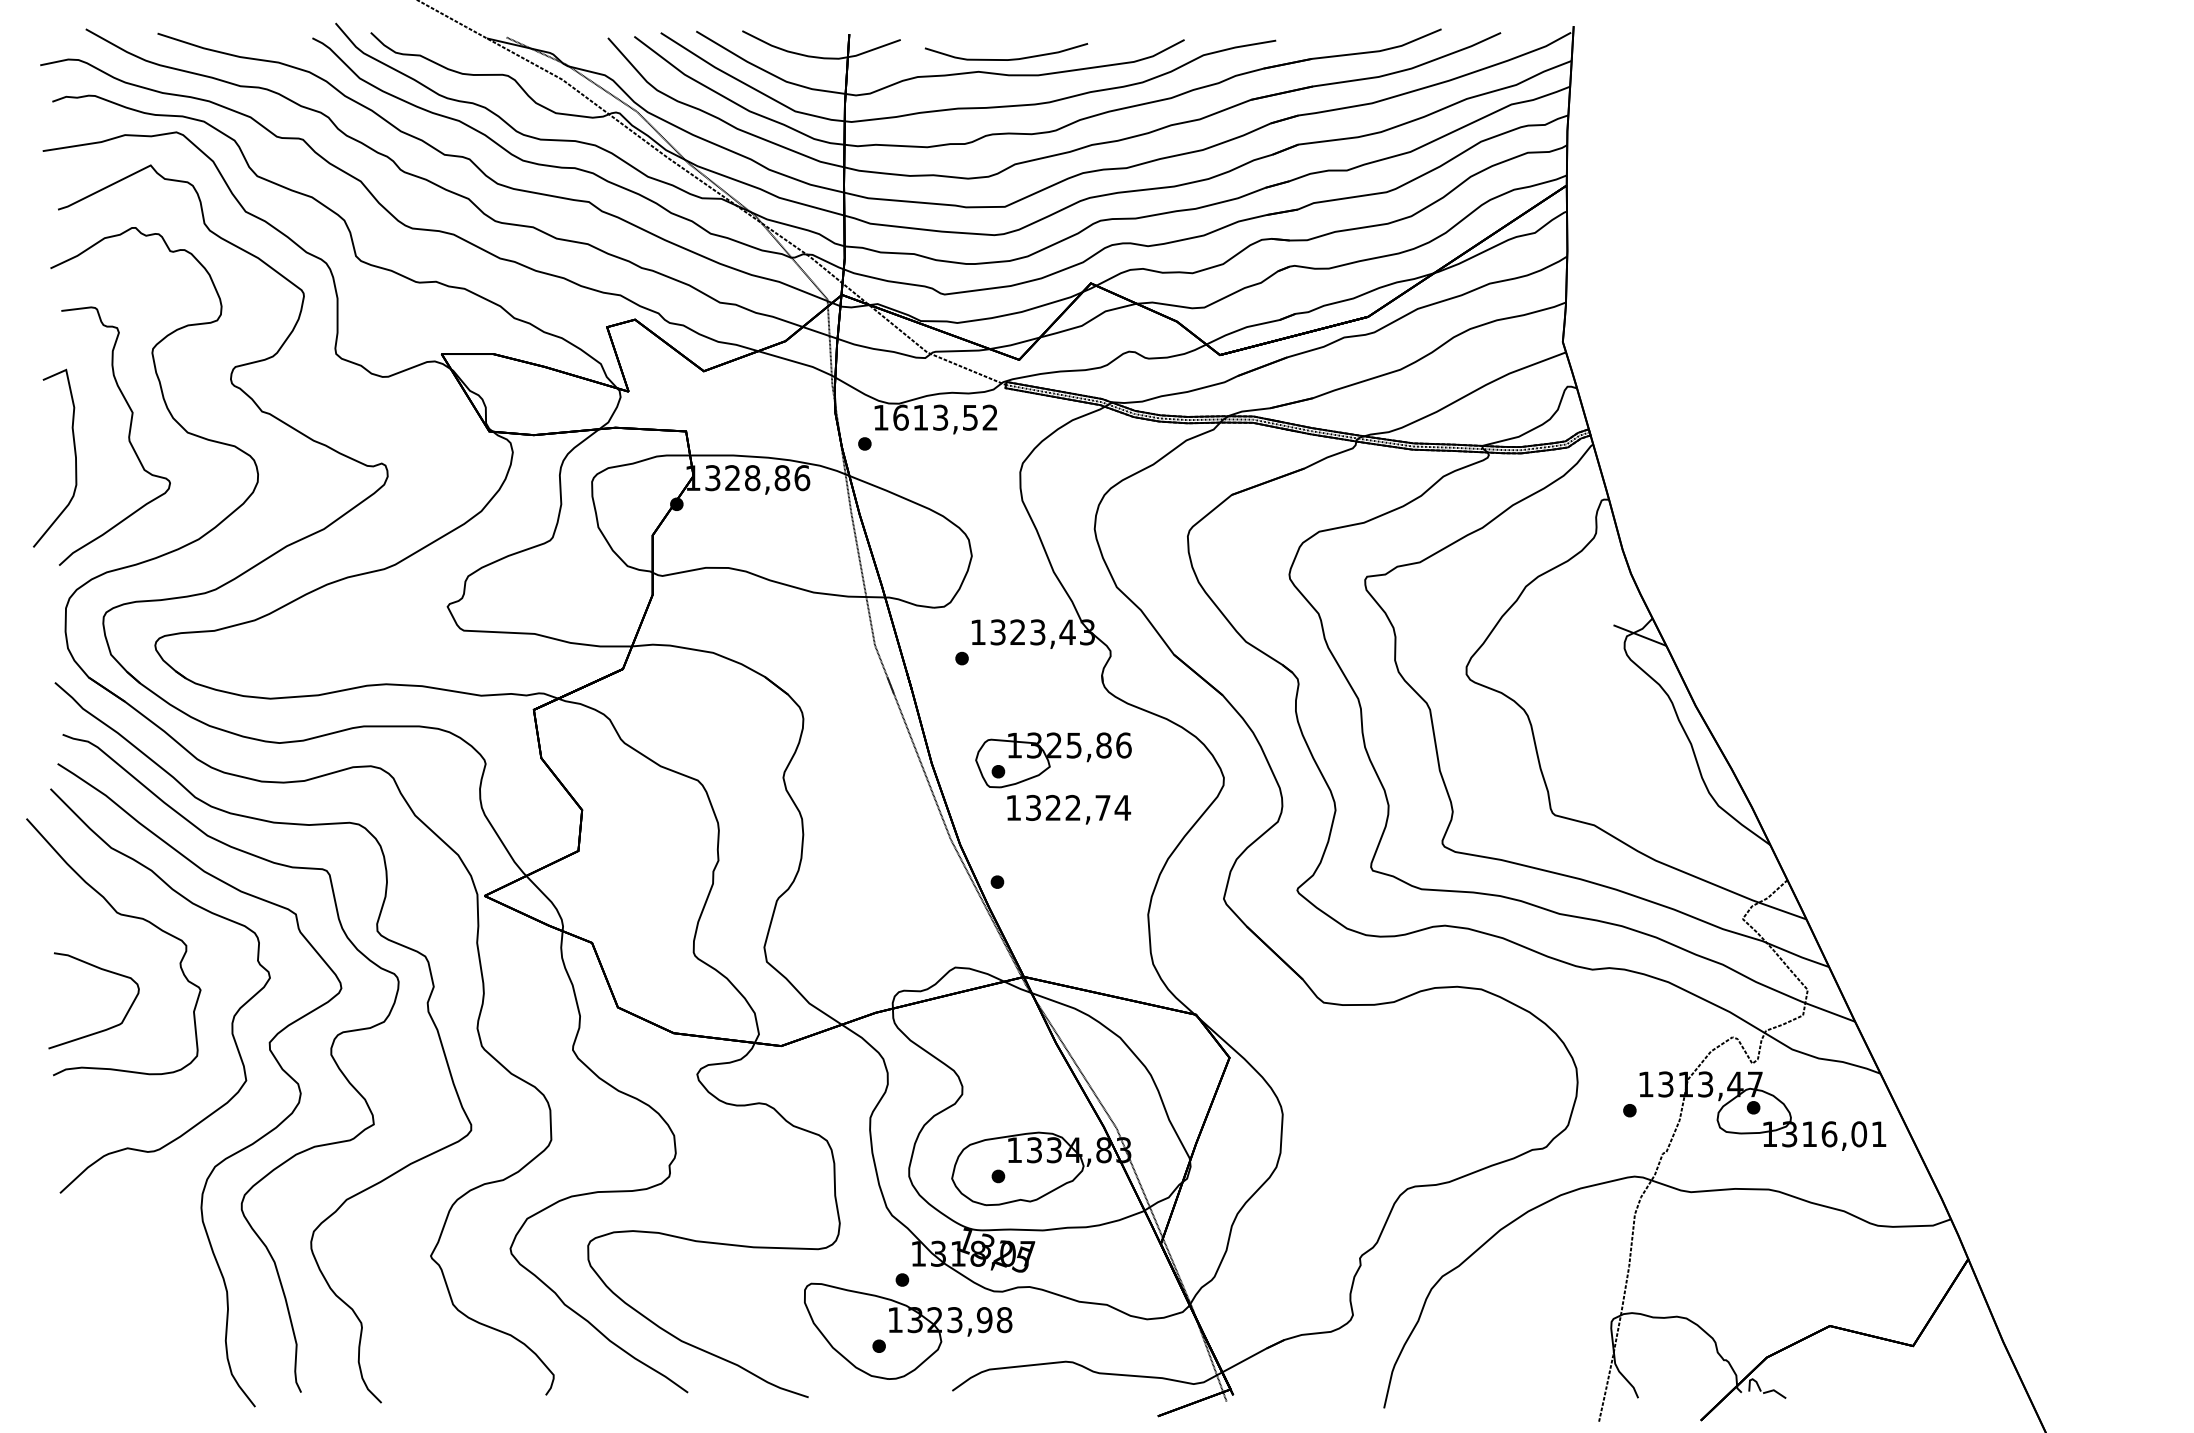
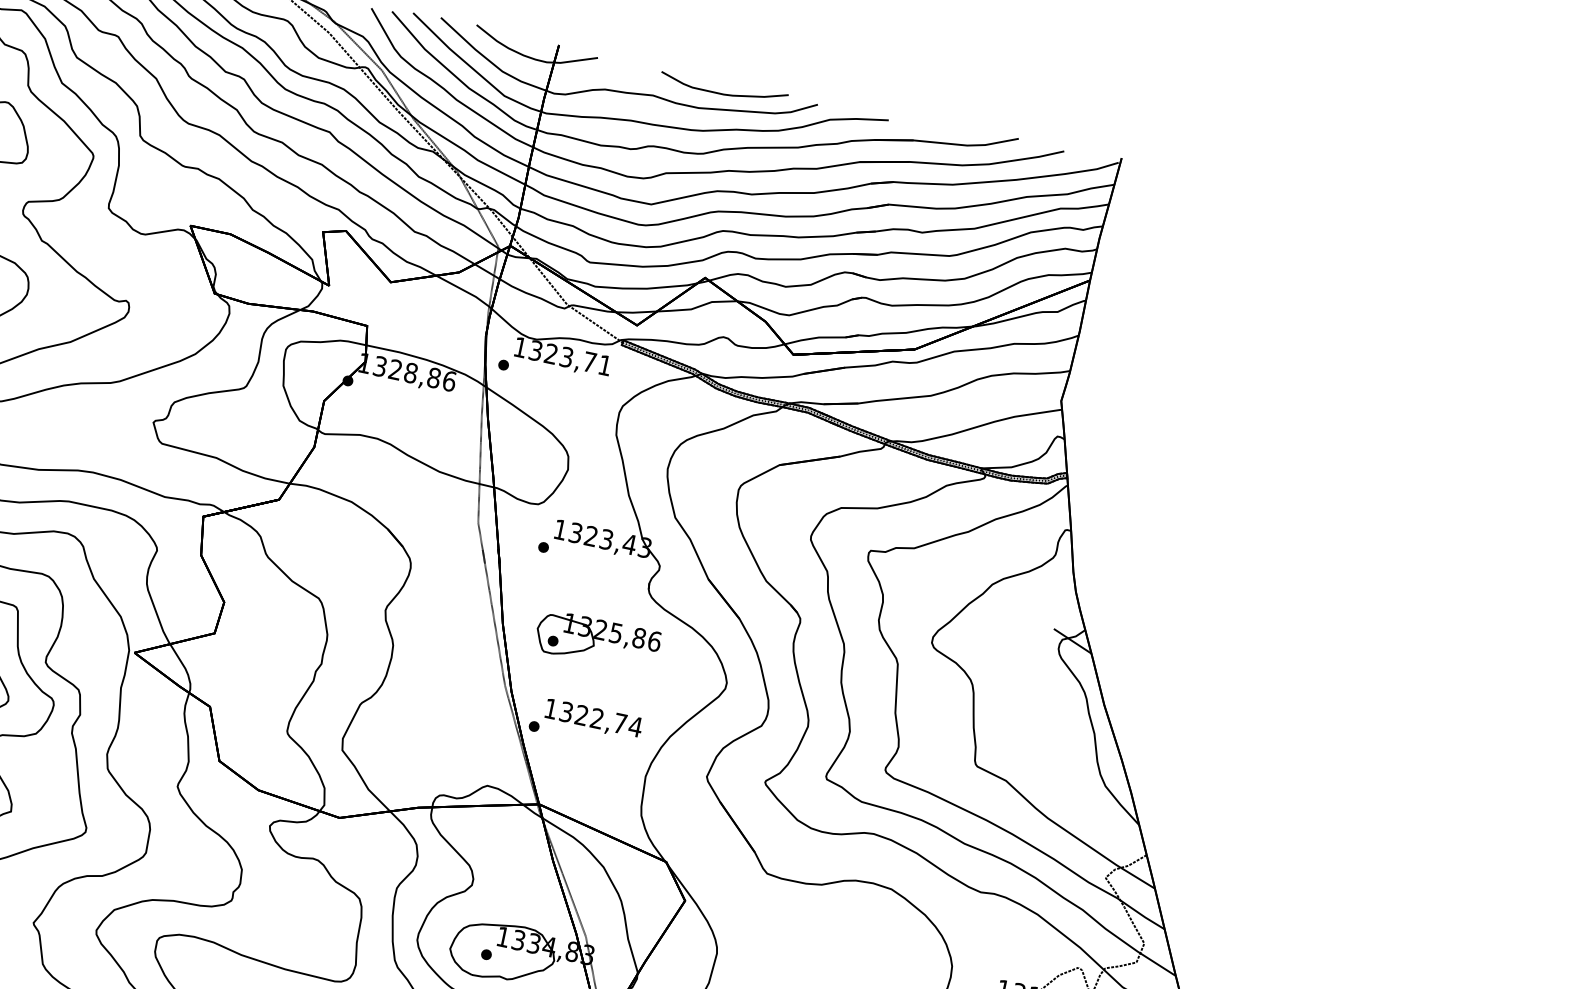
curve: (1006, 59) -> (722, 93), moved
text: (945, 417) -> (570, 357), 1613,52 -> 1323,71
text: (1069, 809) -> (594, 719), moved

